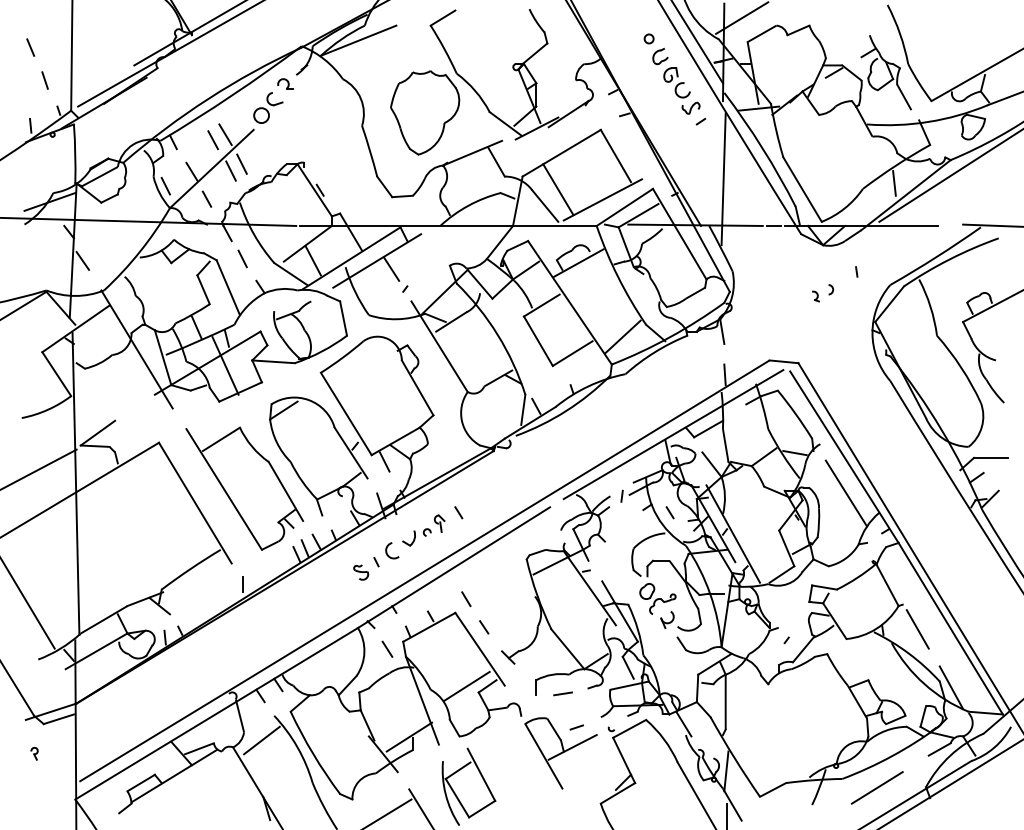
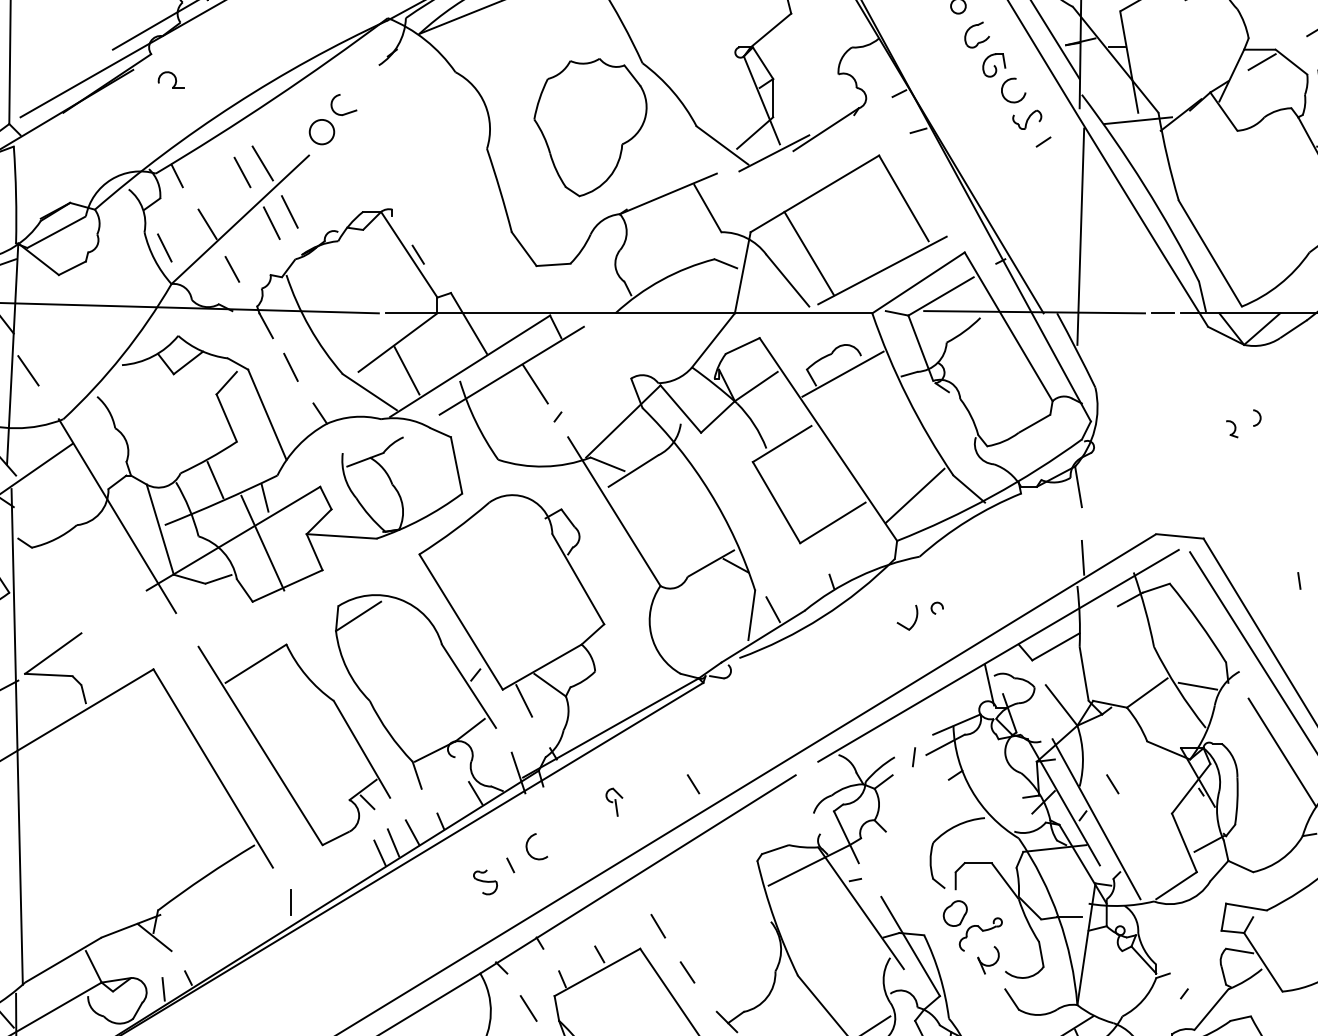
part: (285, 83) -> (170, 79), moved
line: (856, 271) -> (1298, 580), moved
line: (458, 512) -> (692, 783), moved
line: (669, 512) -> (1111, 783), moved
part: (416, 537) -> (919, 616), moved

